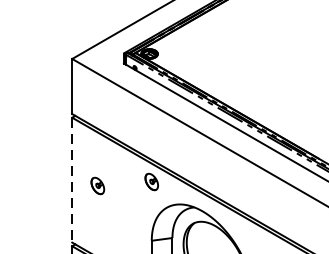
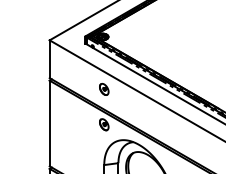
line: (71, 180) -> (49, 123), dashed -> solid
part: (98, 186) -> (104, 89), moved

